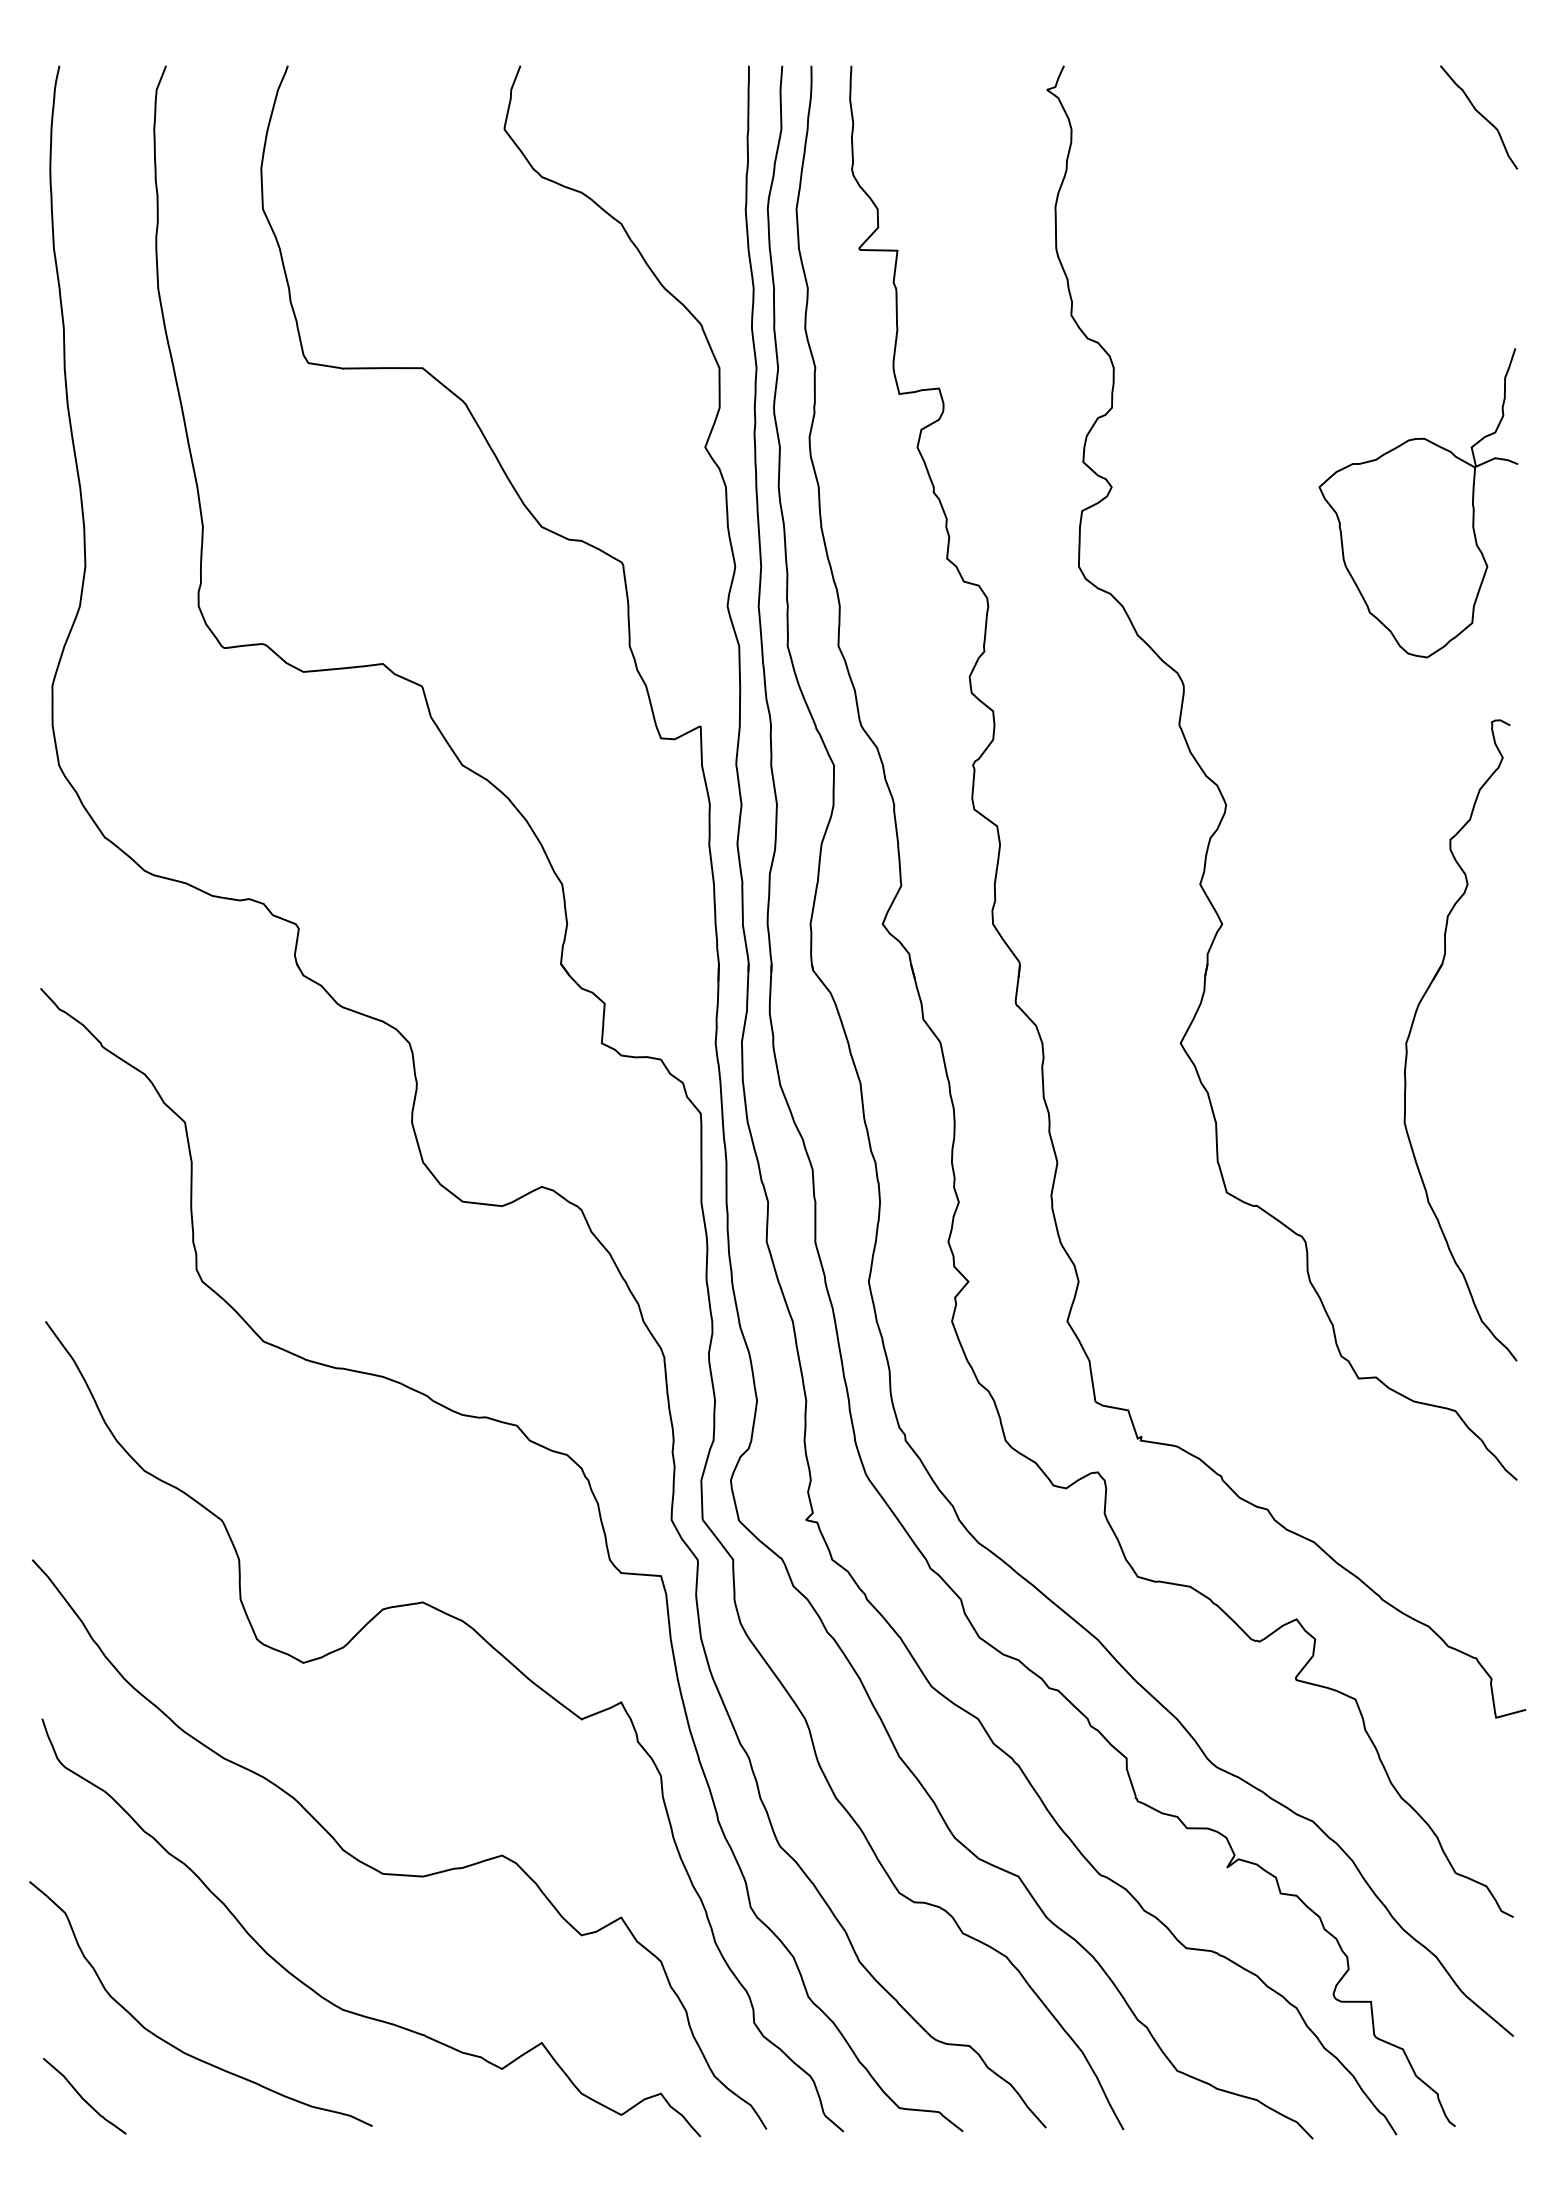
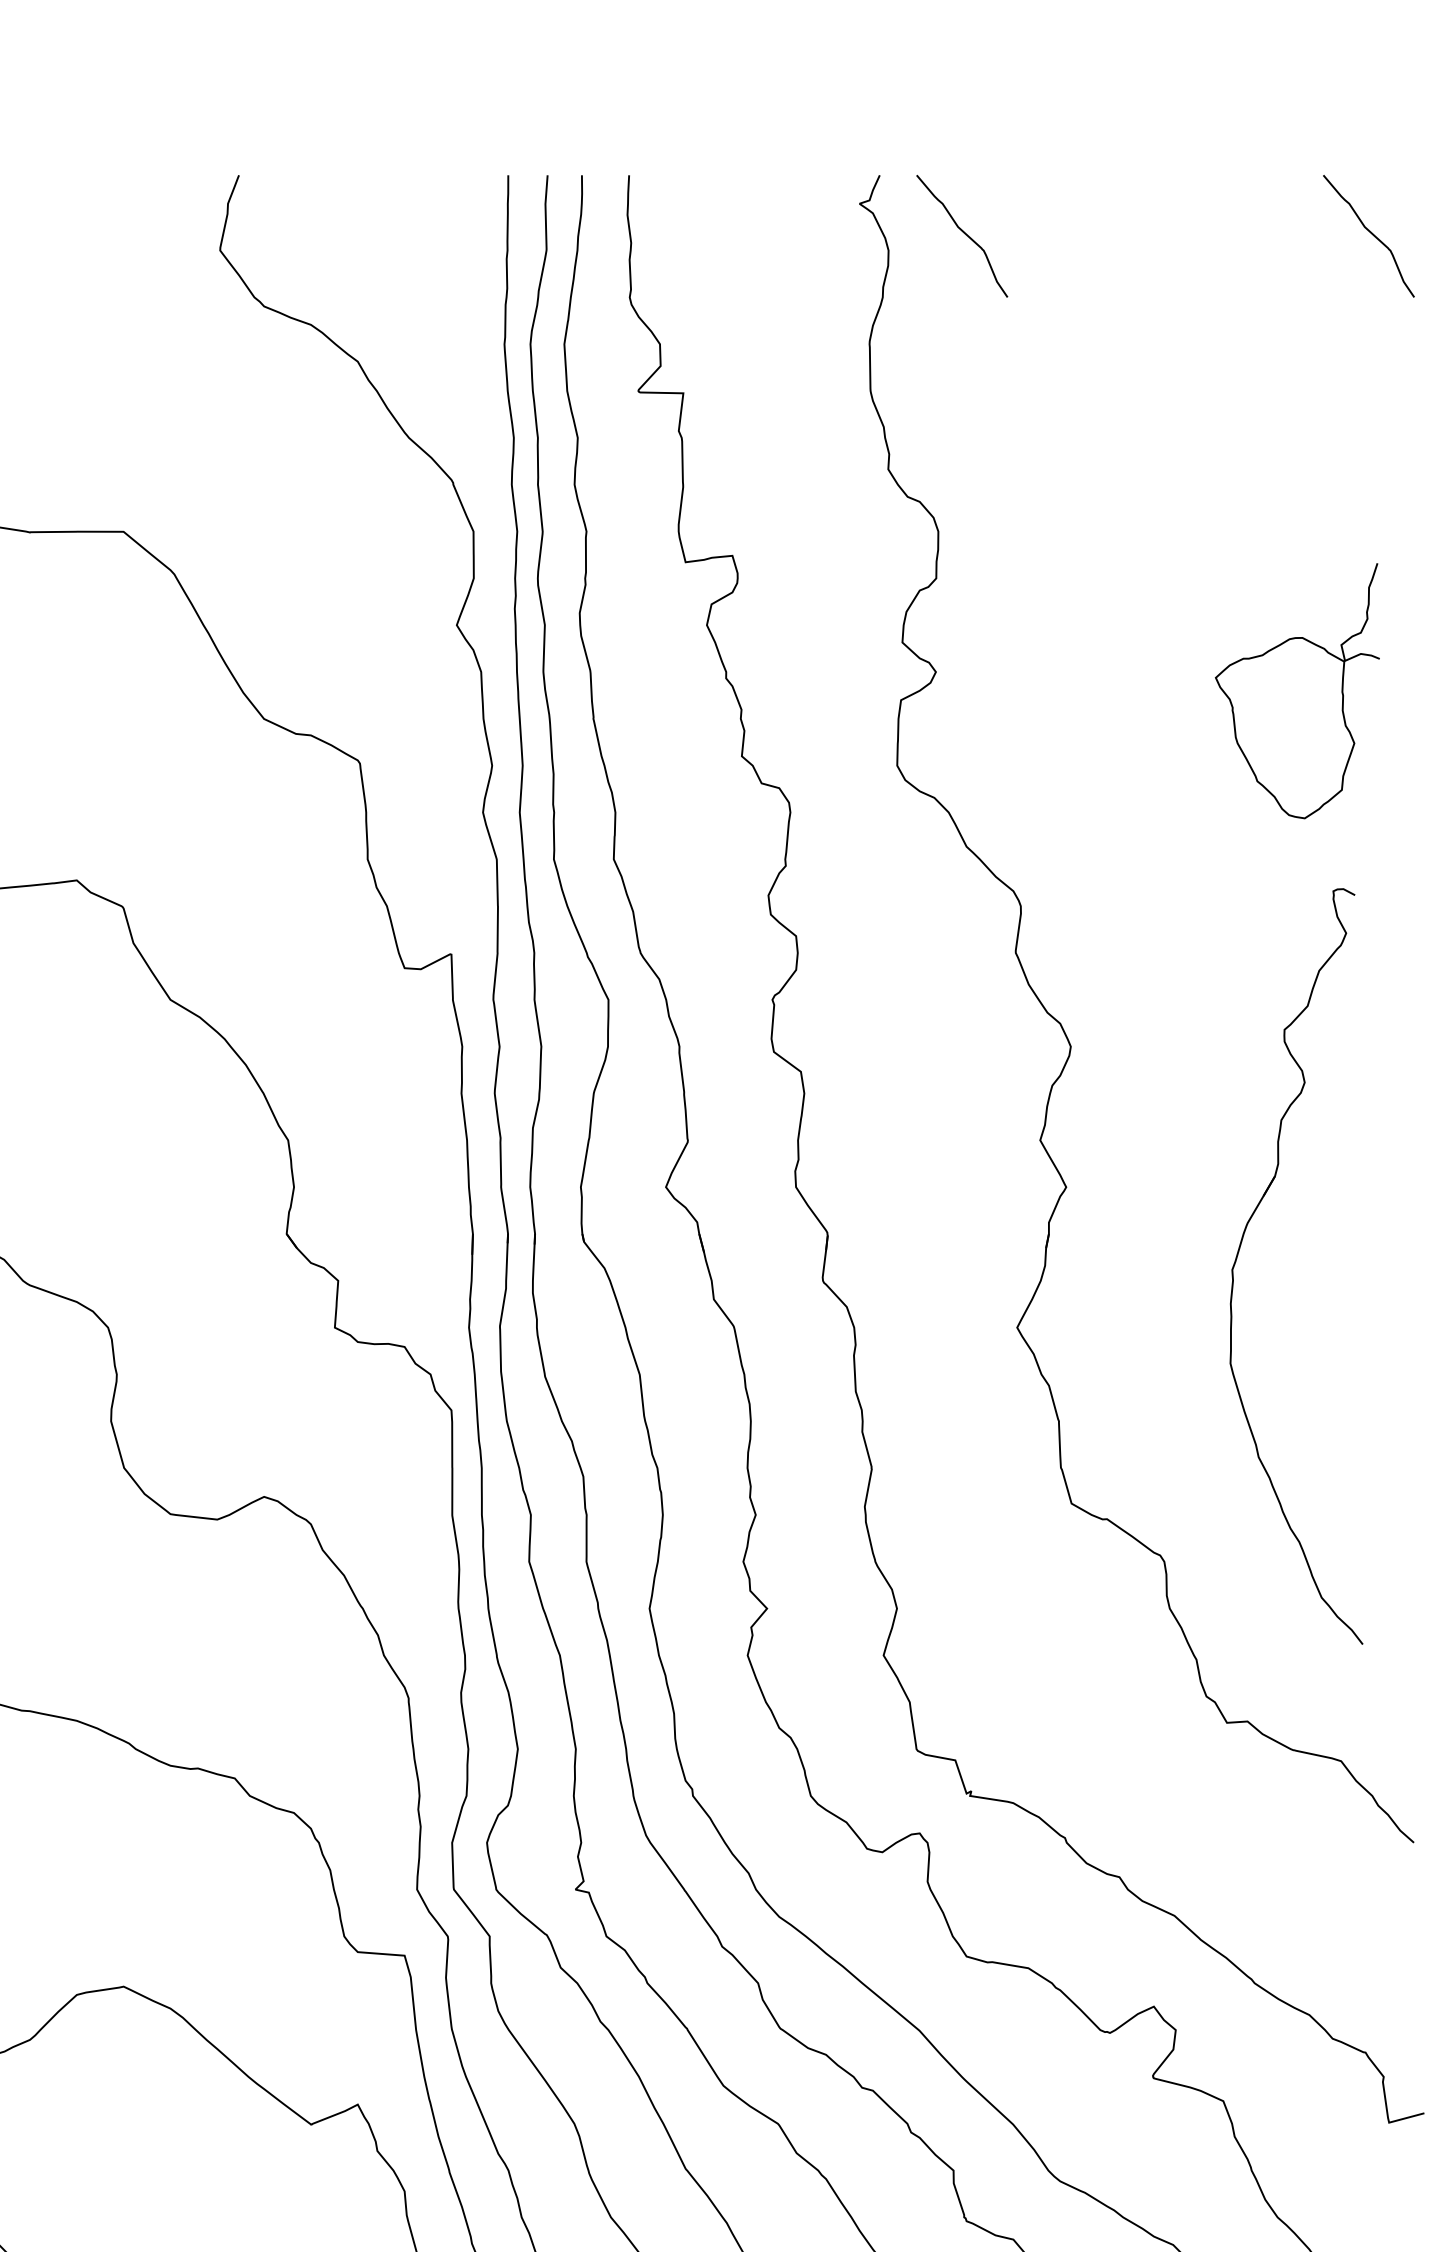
curve: (1135, 115) -> (963, 233), added
part: (1418, 503) -> (1297, 691), size x0.7
part: (1412, 1028) -> (1239, 1252), moved

